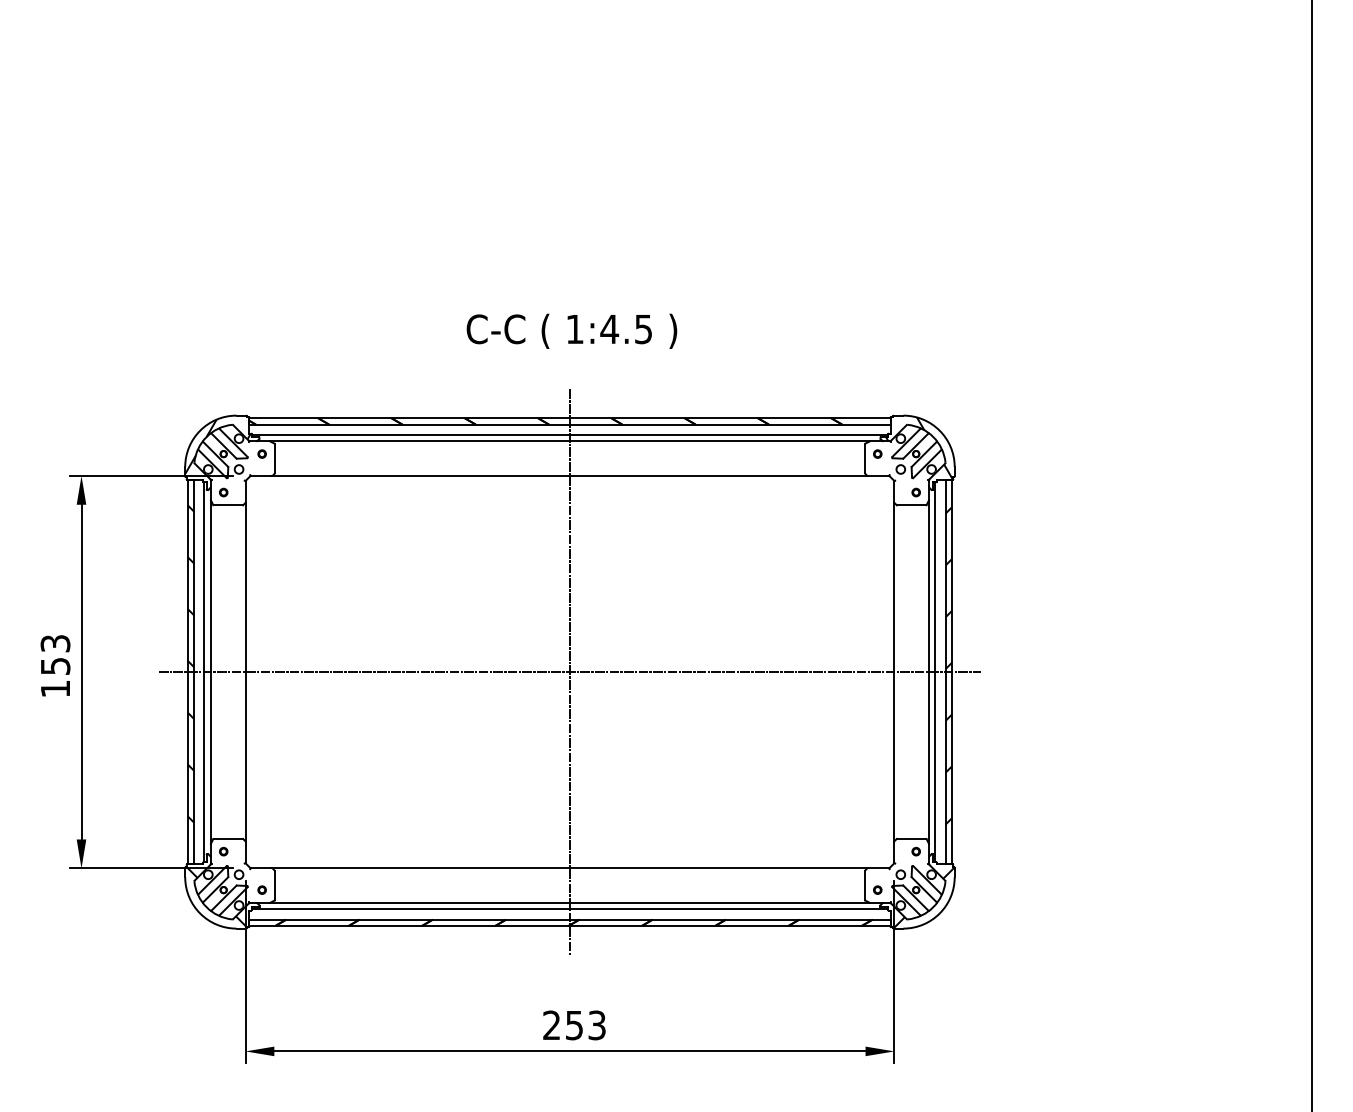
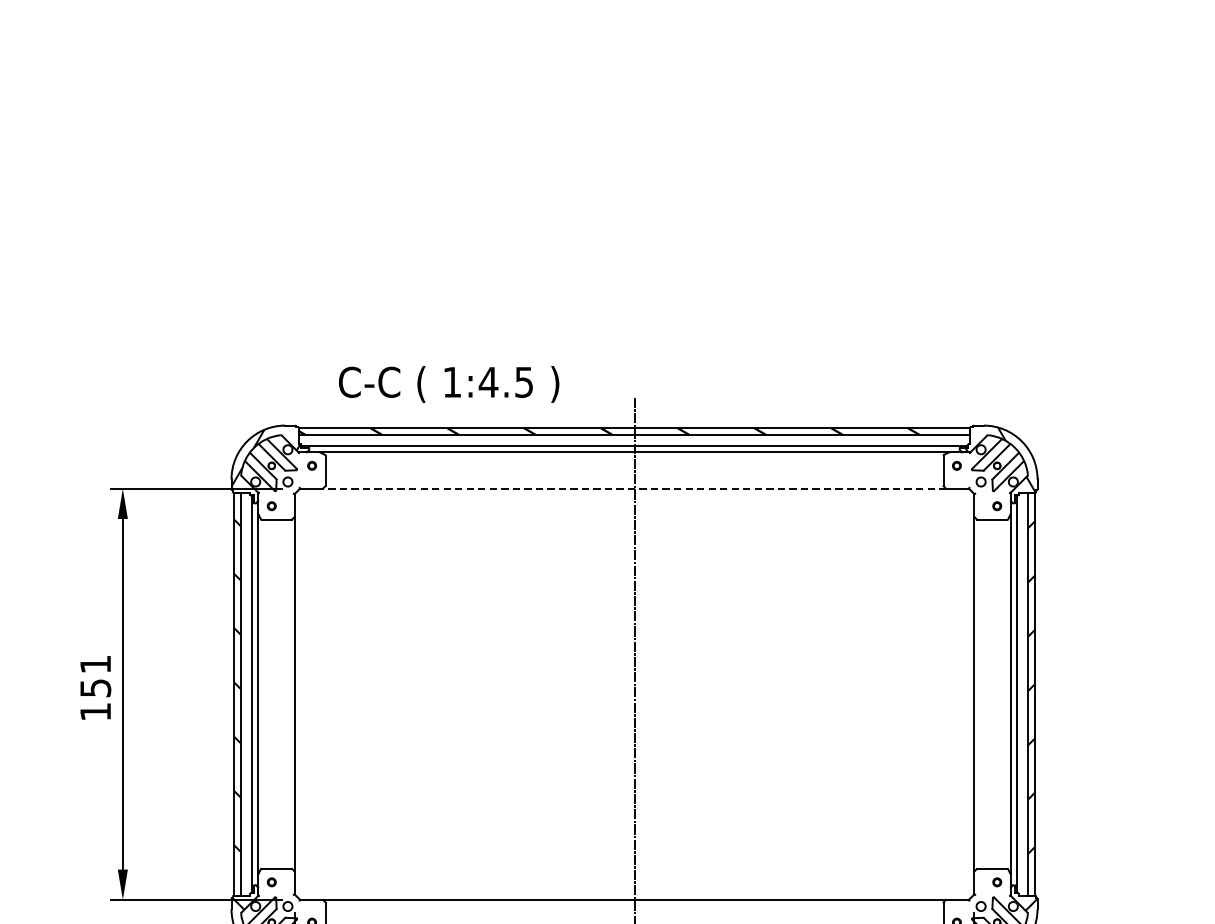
text: (571, 330) -> (448, 383), moved
line: (569, 475) -> (634, 488), solid -> dashed
text: (55, 643) -> (95, 664), 153 -> 151
line: (569, 672) -> (634, 694), removed

